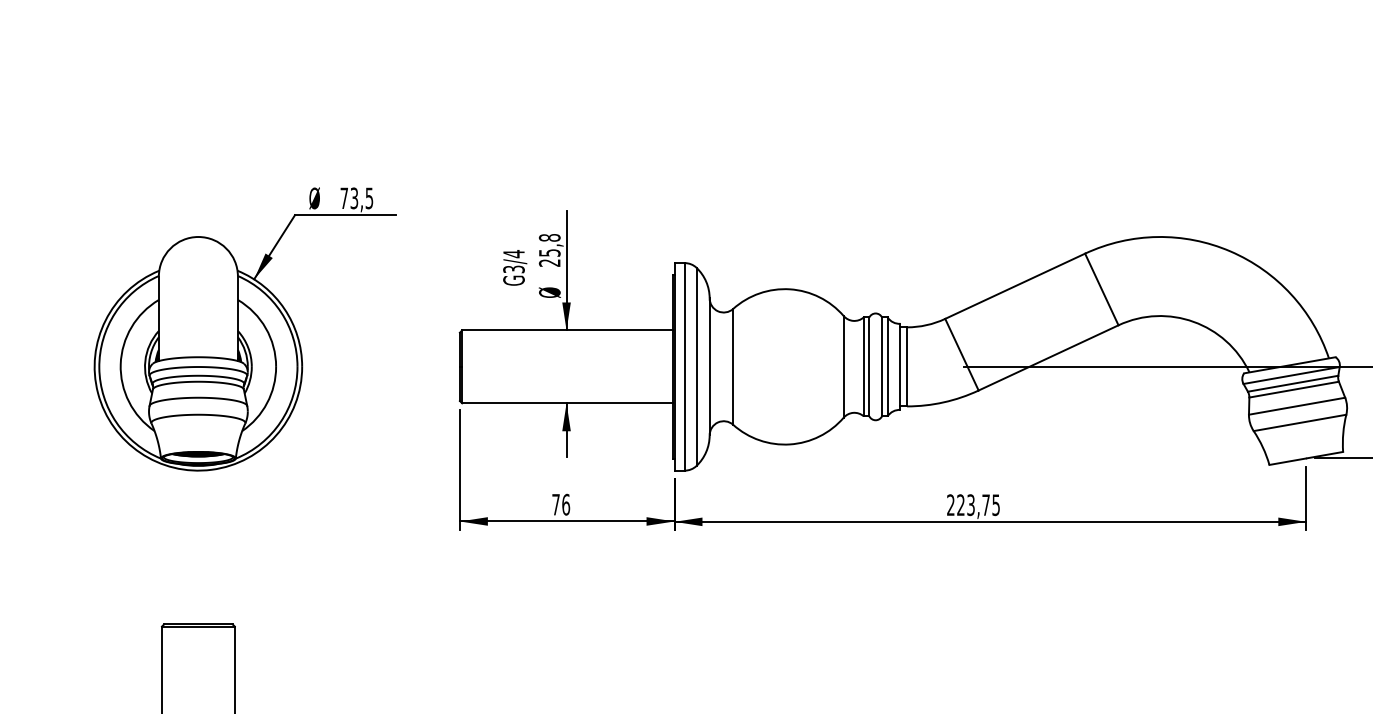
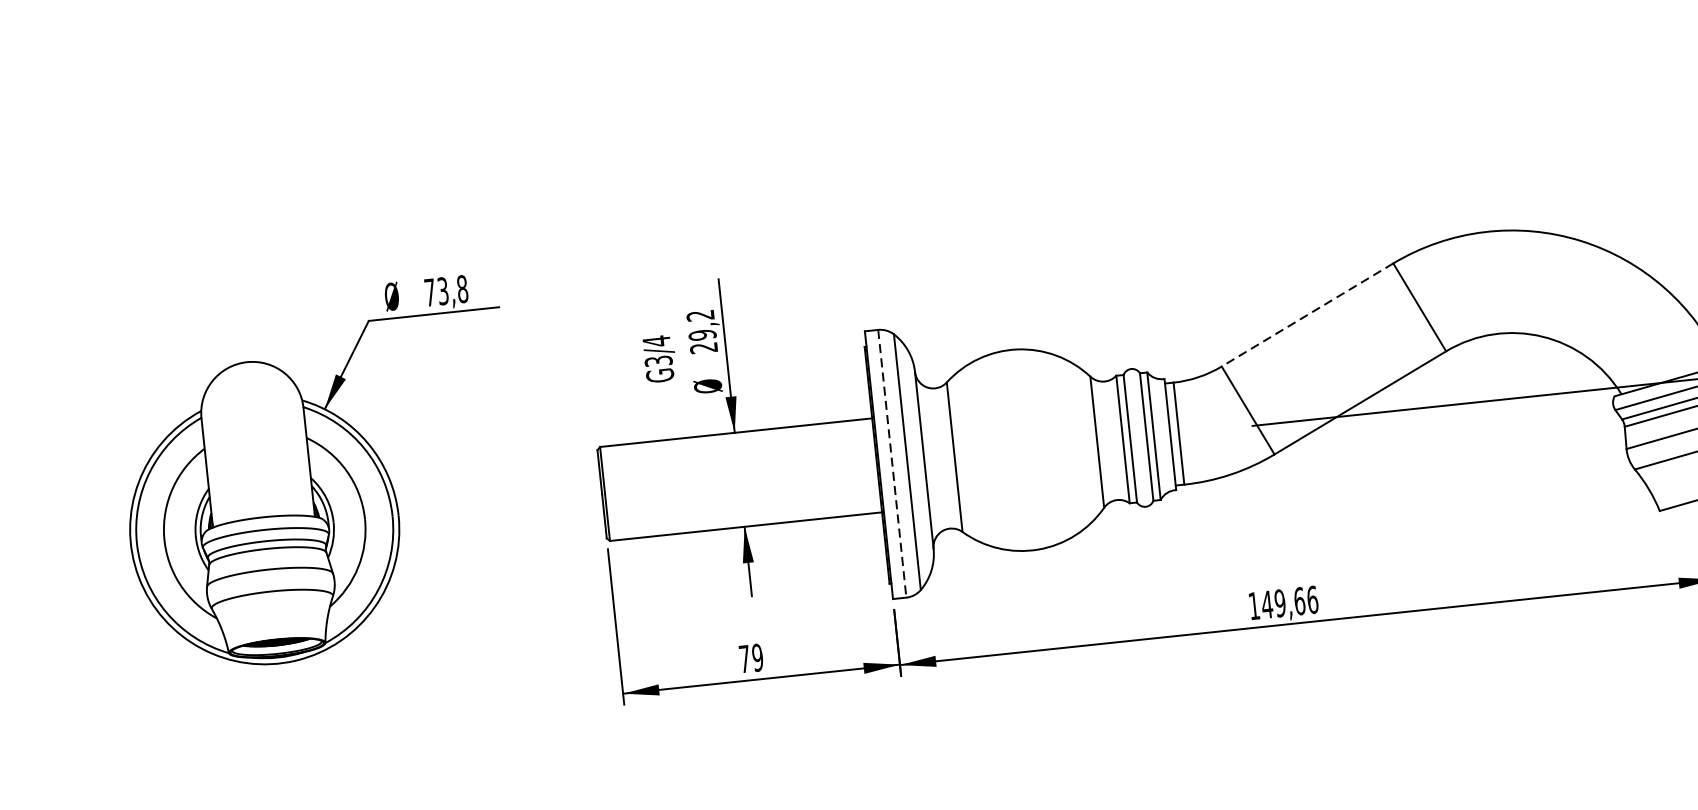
text: (369, 198) -> (462, 289), 73,5 -> 73,8
text: (549, 245) -> (701, 325), 25,8 -> 29,2
line: (1014, 286) -> (1306, 315), solid -> dashed
line: (684, 366) -> (891, 463), solid -> dashed
text: (566, 504) -> (758, 657), 76 -> 79
text: (973, 505) -> (1283, 603), 223,75 -> 149,66

